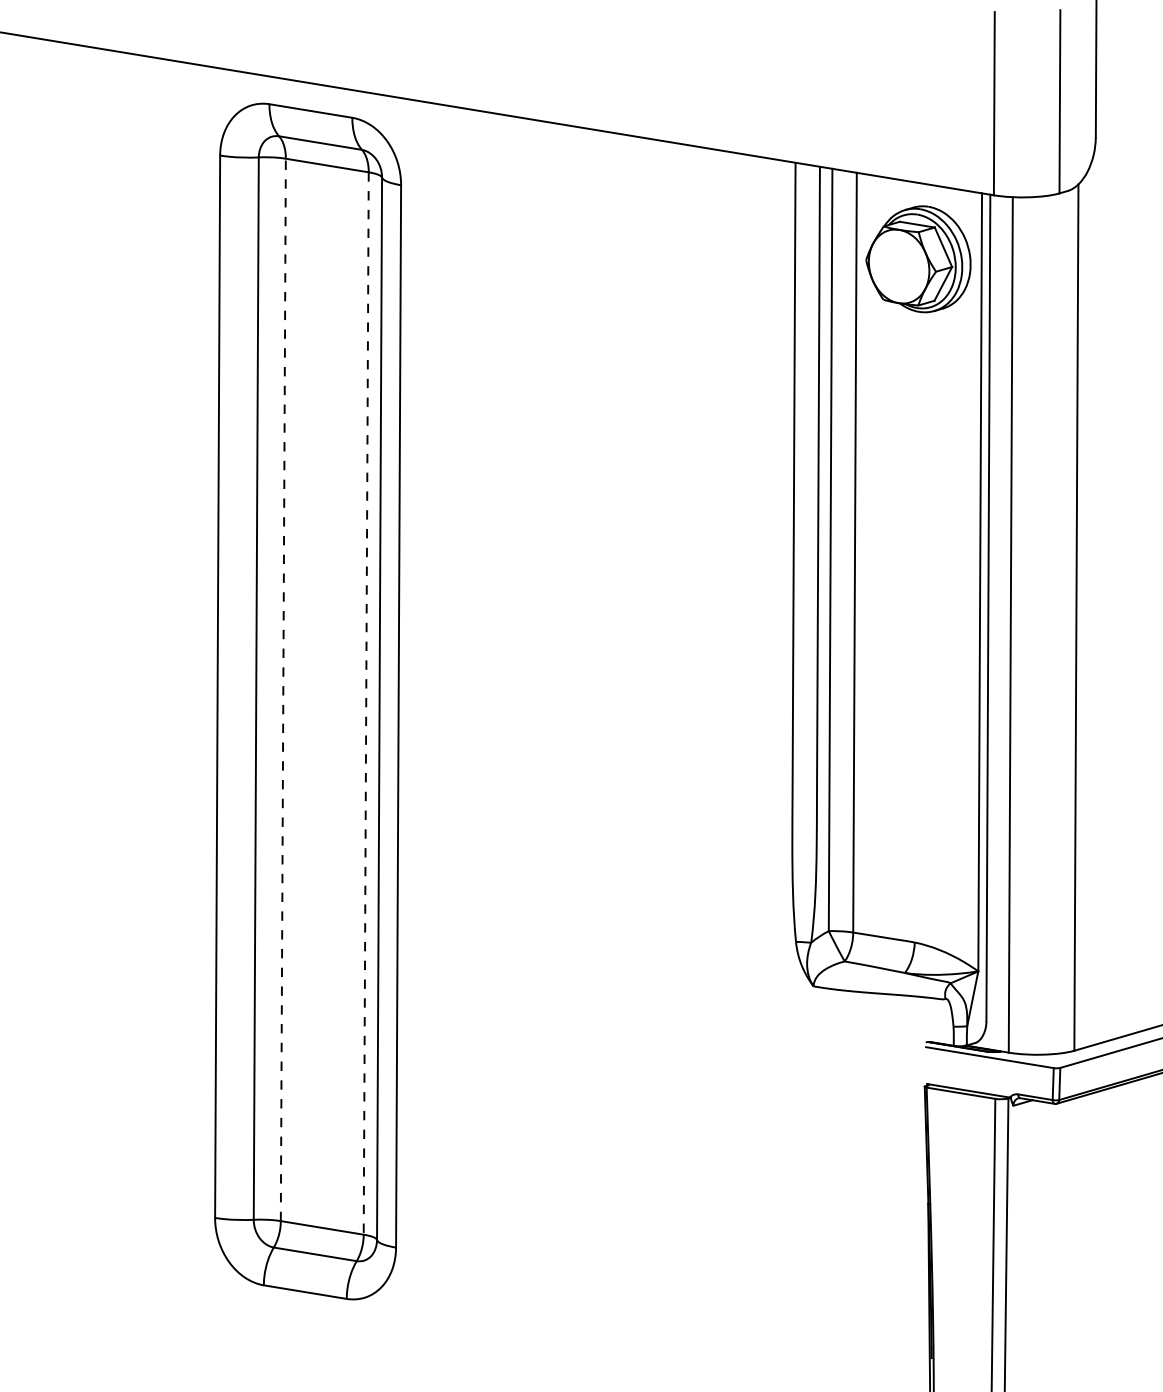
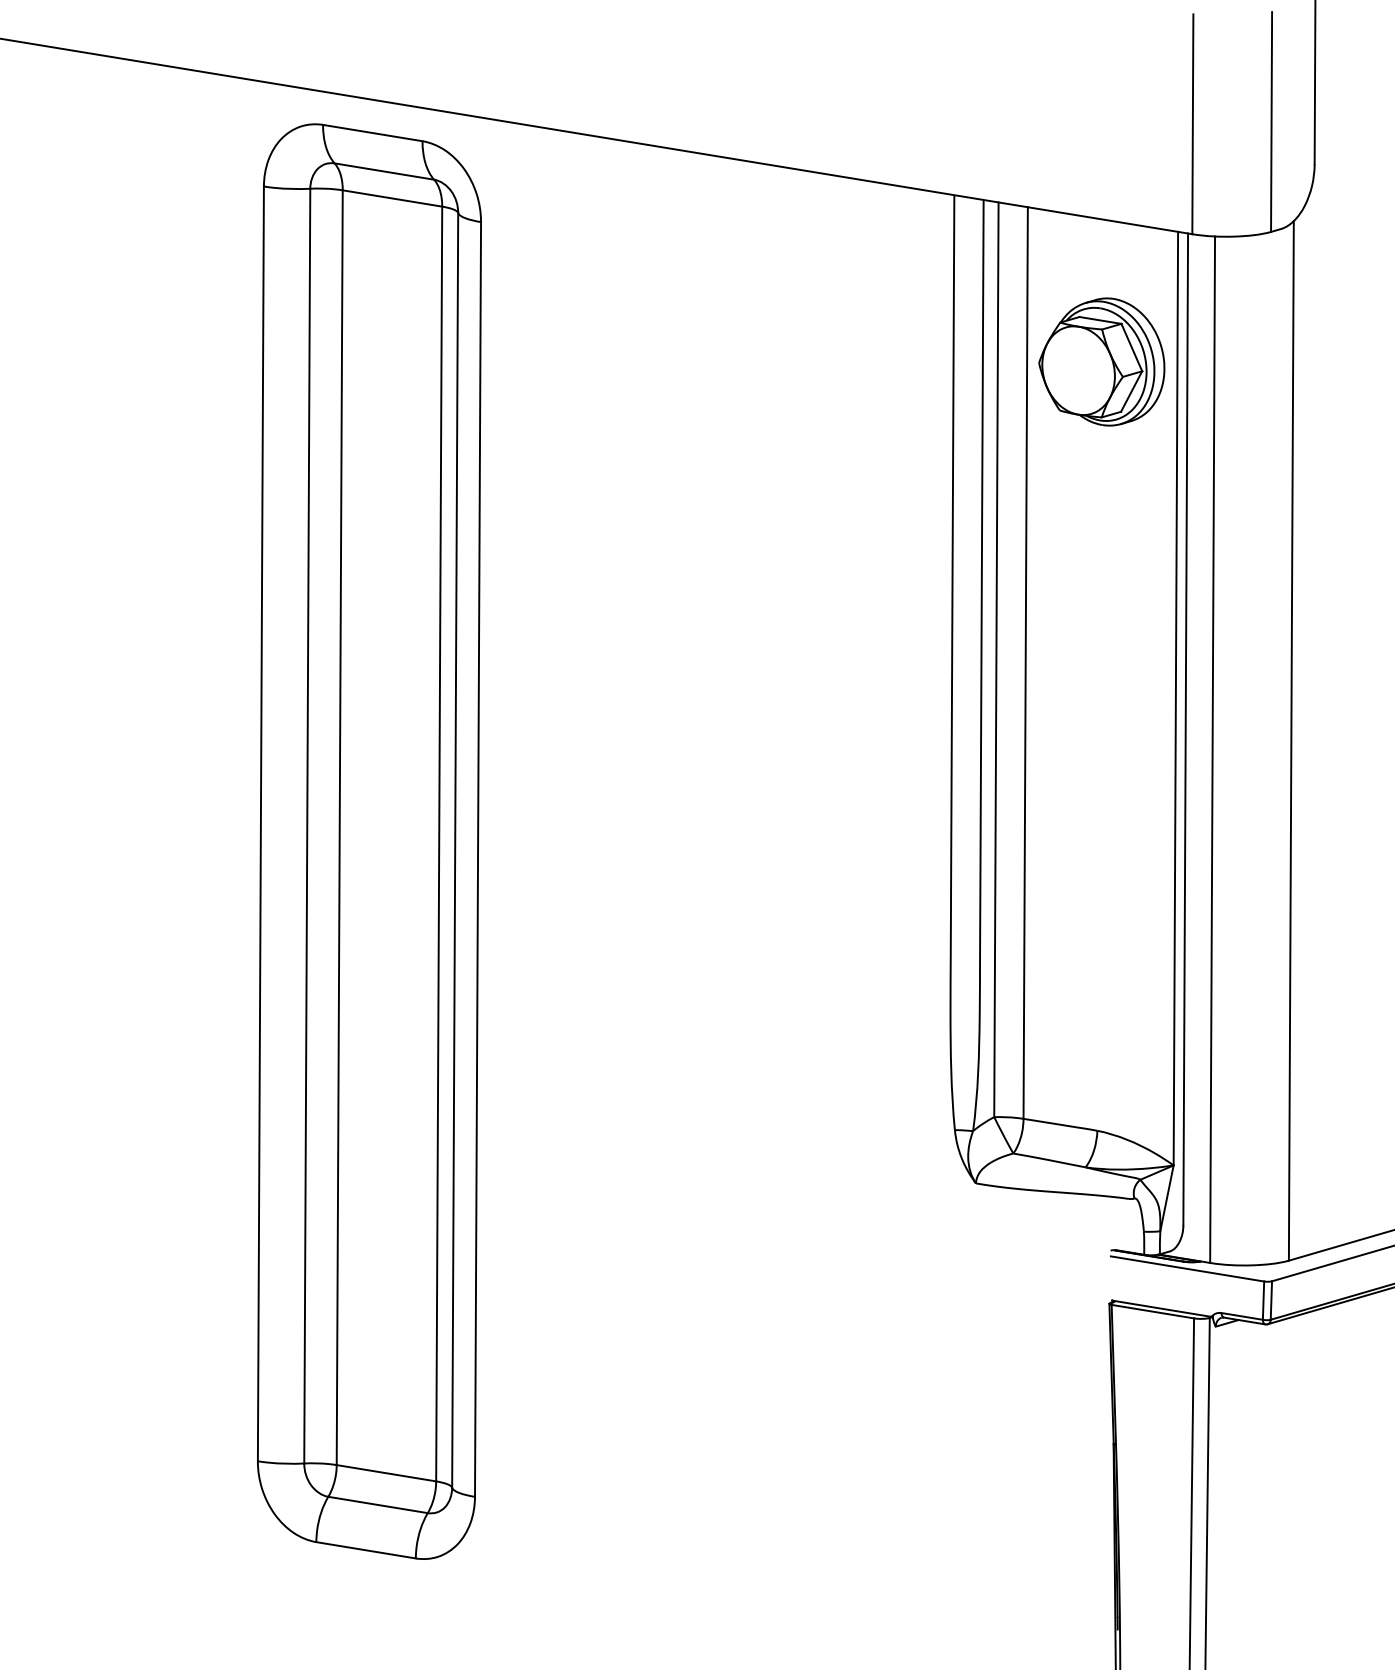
part: (918, 258) -> (1101, 361), moved
line: (283, 689) -> (339, 827), dashed -> solid
line: (366, 703) -> (439, 844), dashed -> solid

